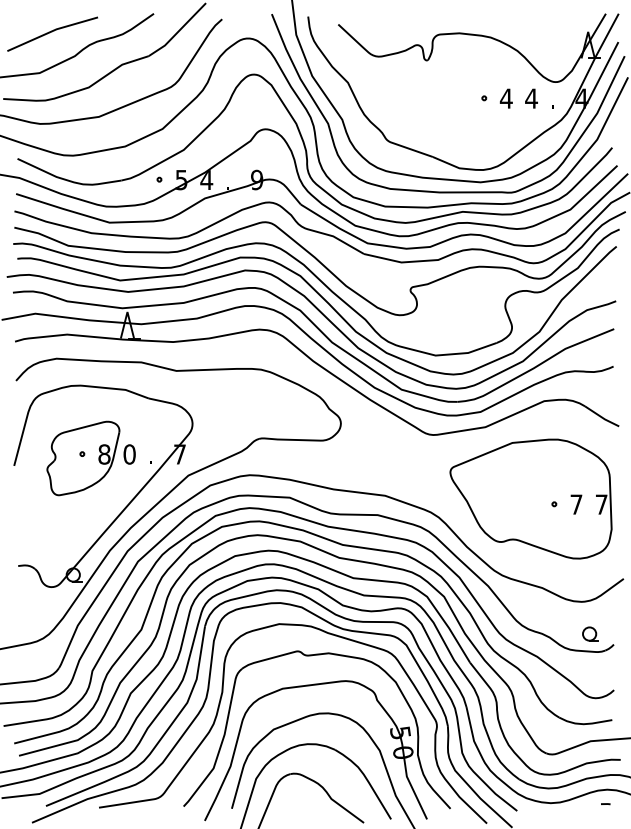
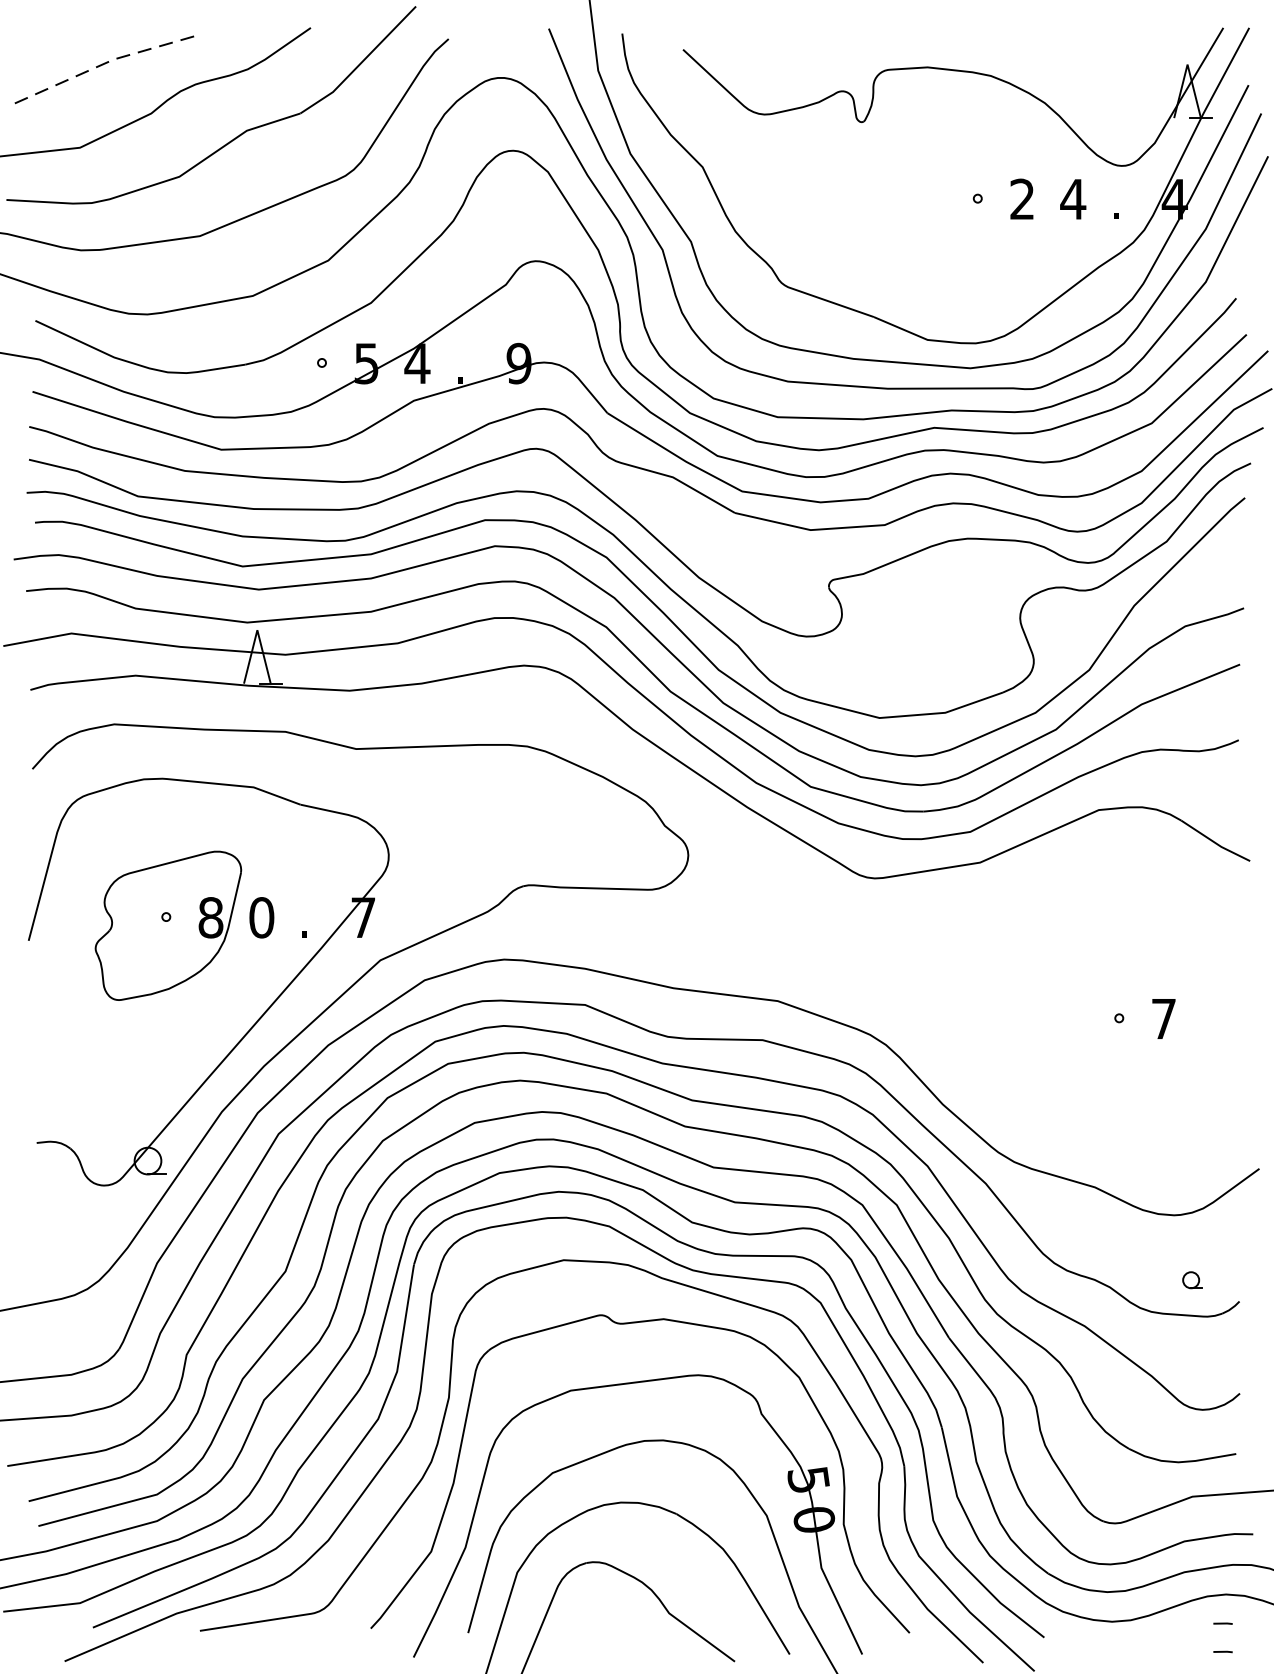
line: (52, 30) -> (106, 61), solid -> dashed
text: (505, 98) -> (1020, 198), 4 -> 2
part: (530, 498) -> (1071, 1006), removed
part: (590, 633) -> (1192, 1279), size x0.6
line: (605, 818) -> (1222, 1652), added

